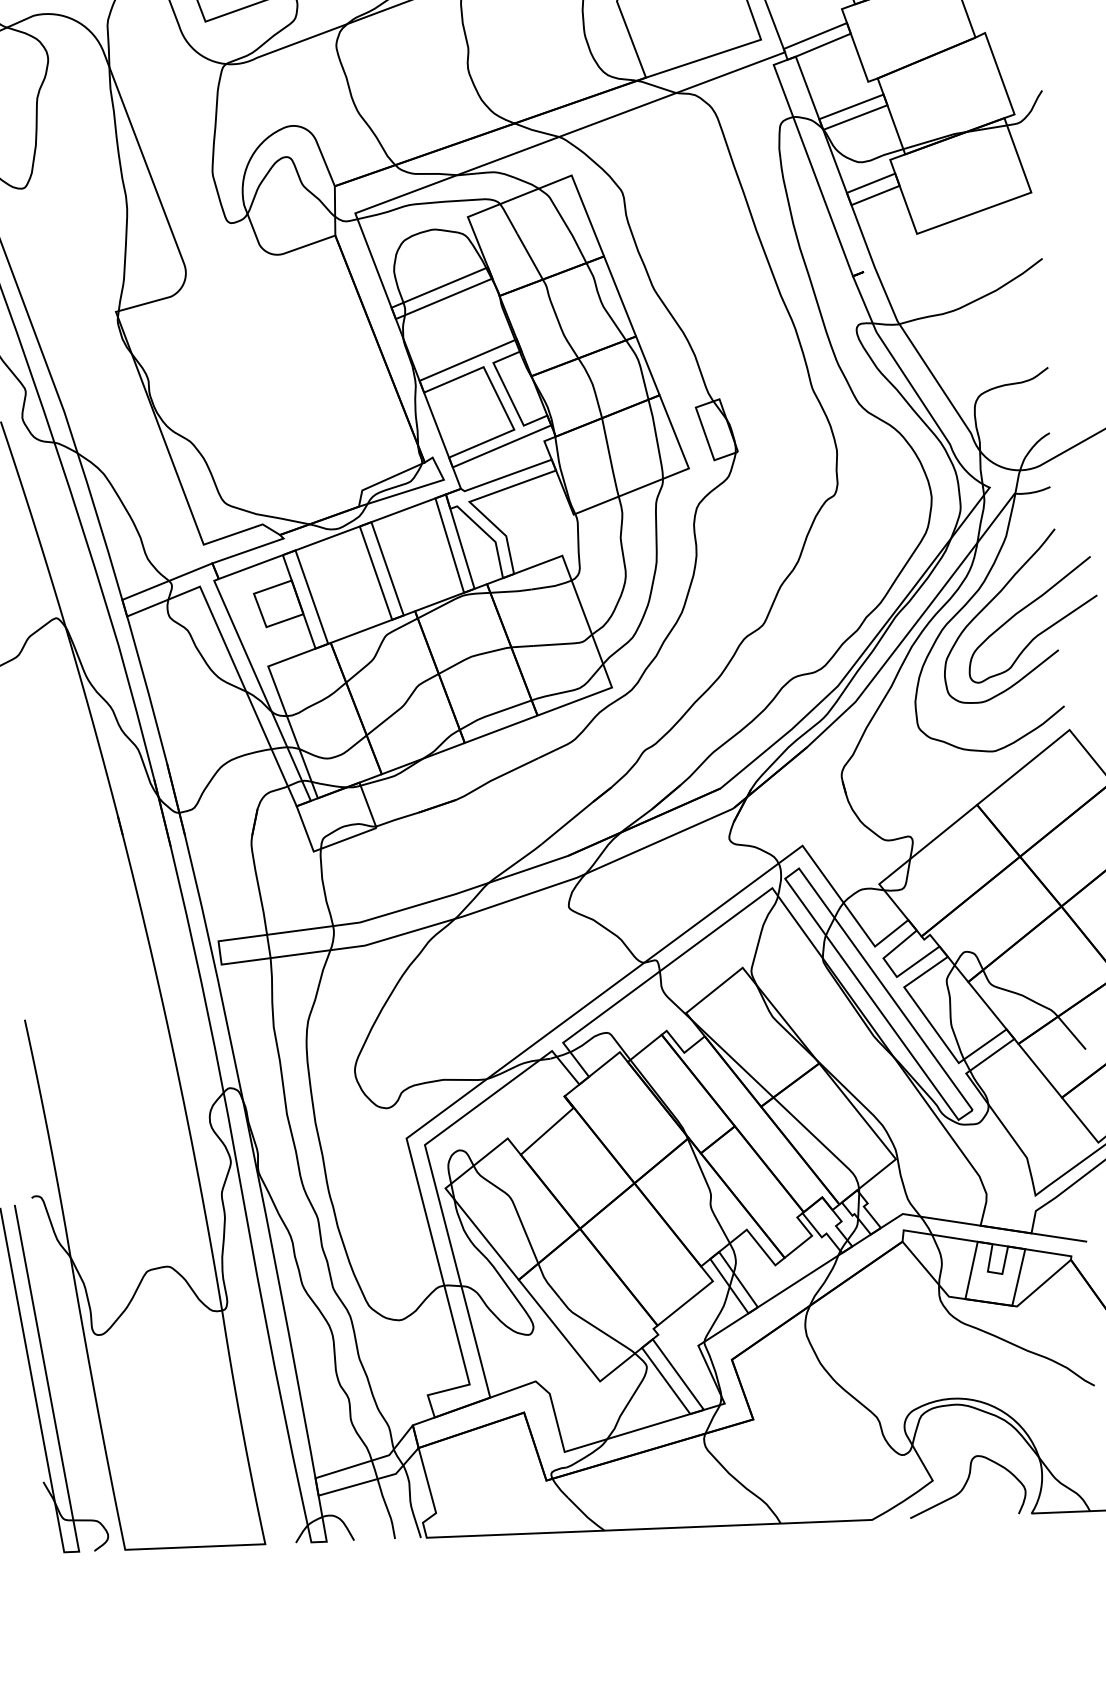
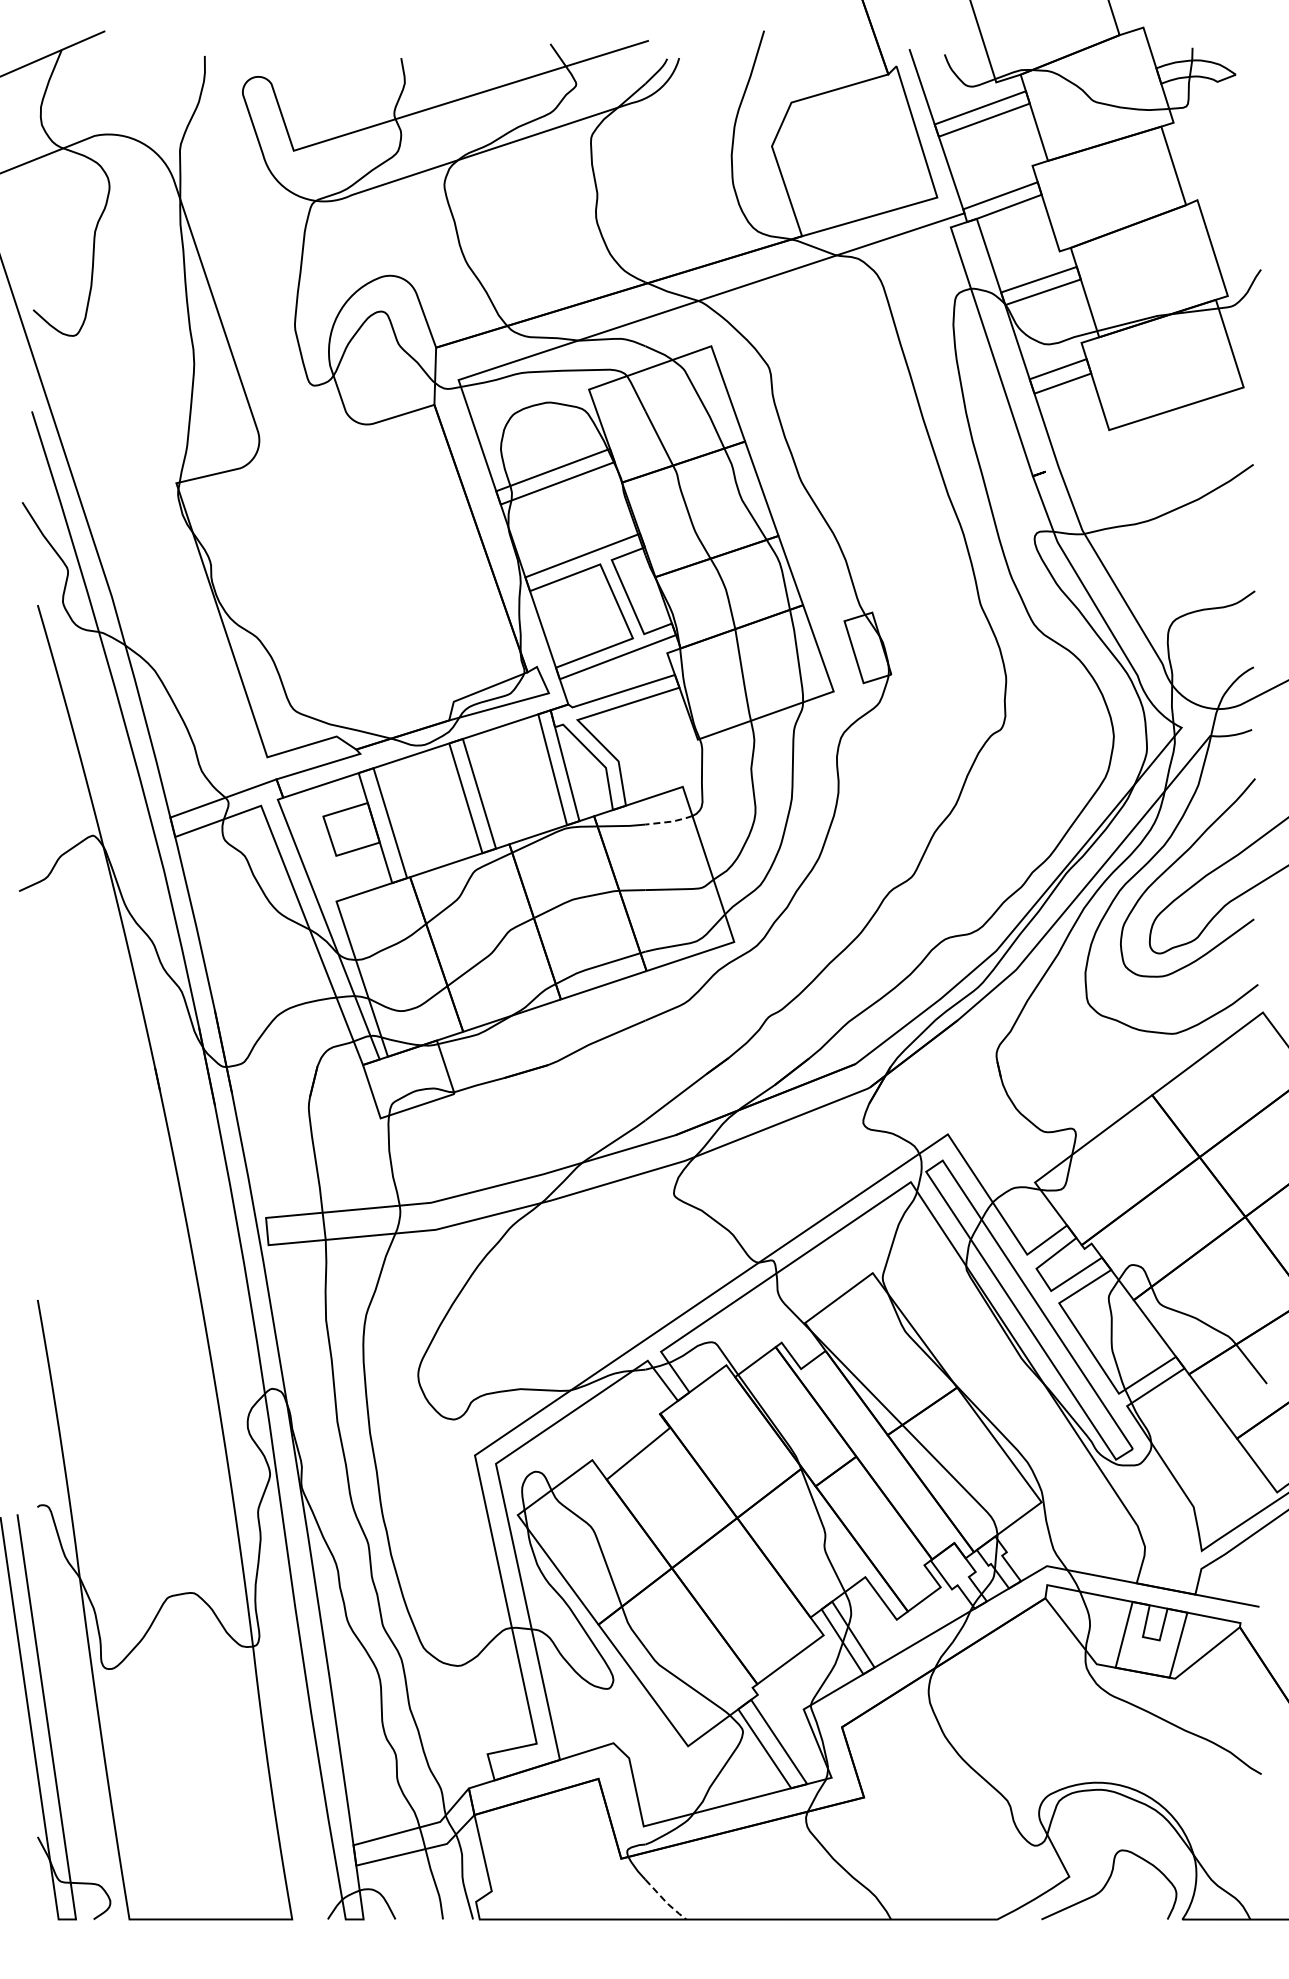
line: (552, 586) -> (670, 821), solid -> dashed
line: (586, 1516) -> (666, 1902), solid -> dashed

